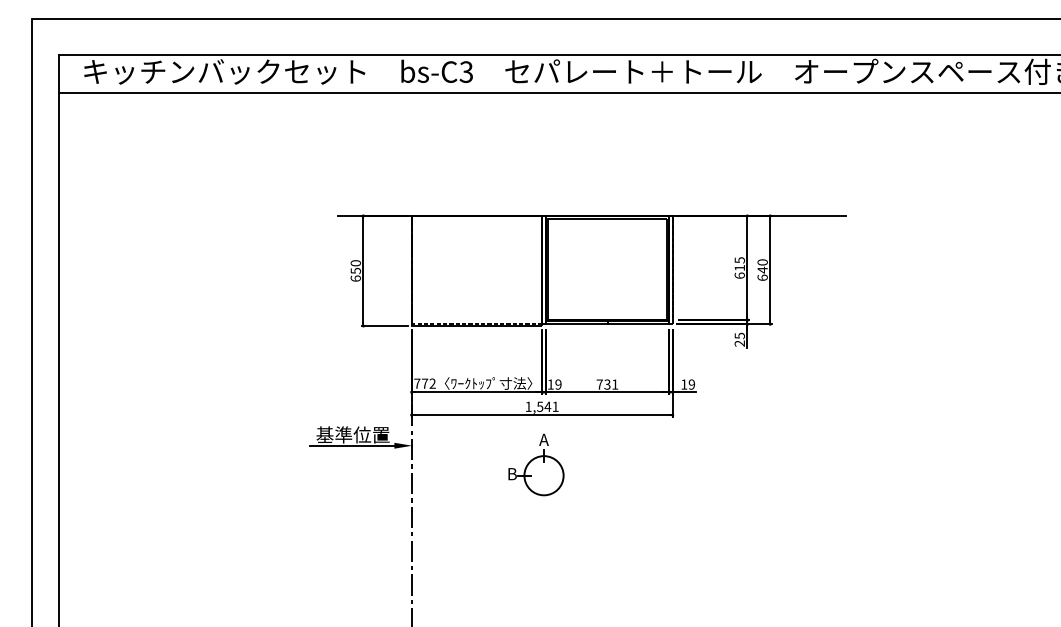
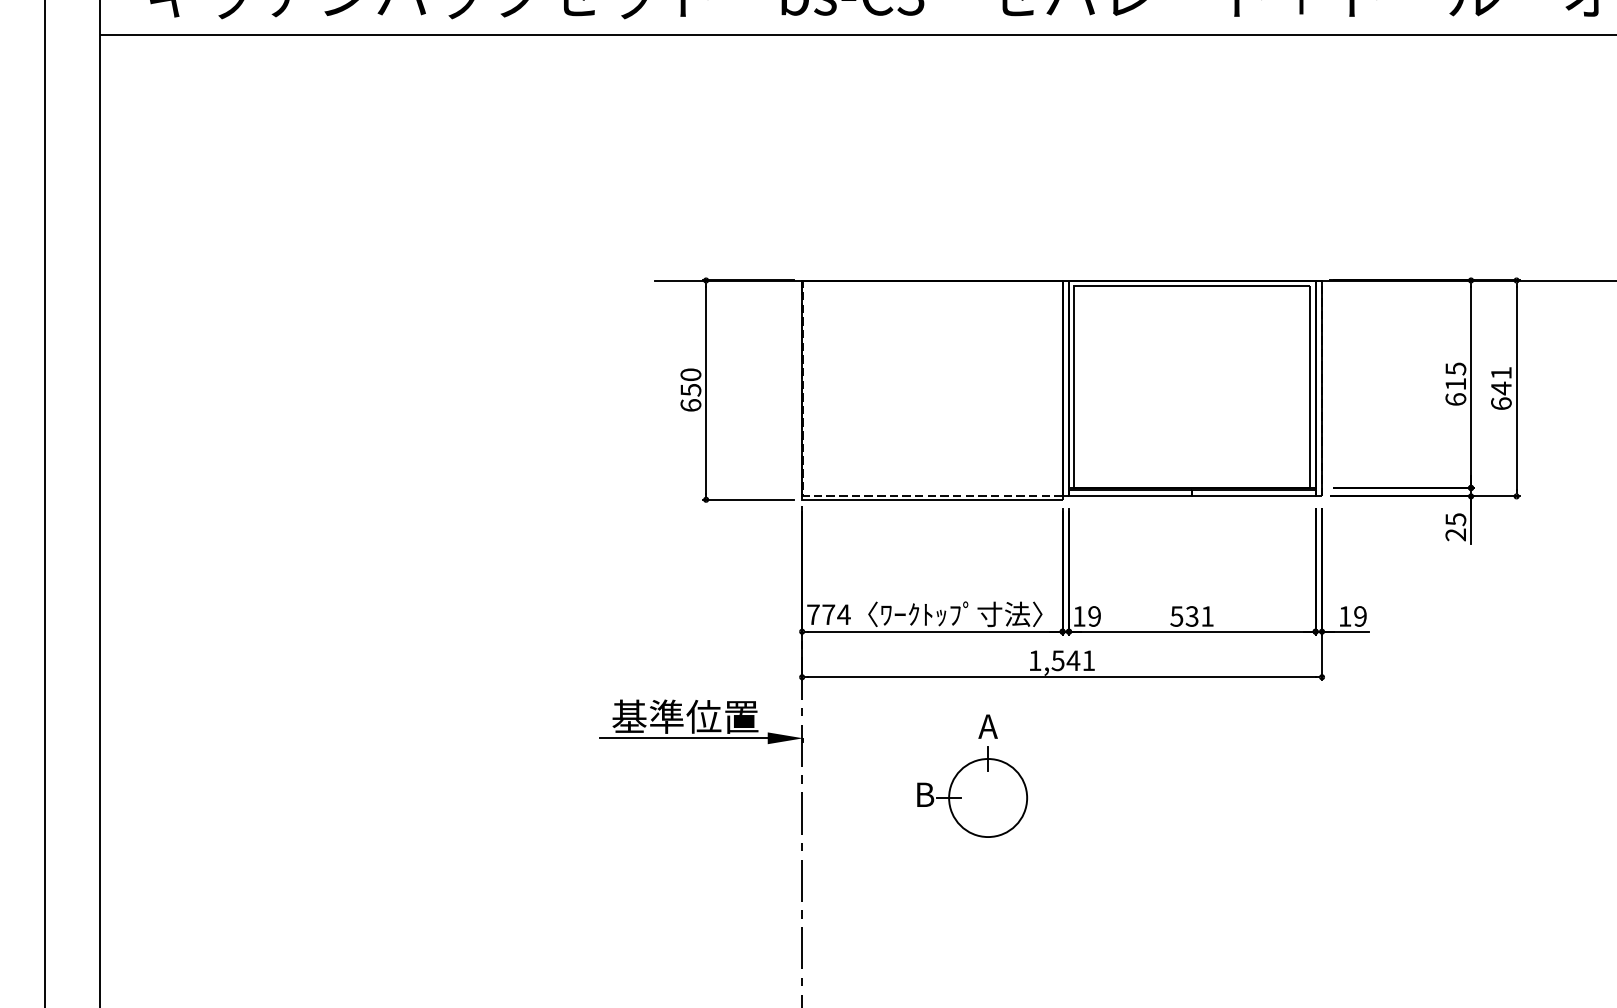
text: (762, 262) -> (1501, 373), 640 -> 641
text: (432, 383) -> (843, 614), 772 -> 774
text: (599, 384) -> (1176, 616), 731 -> 531
part: (536, 464) -> (973, 775), moved

